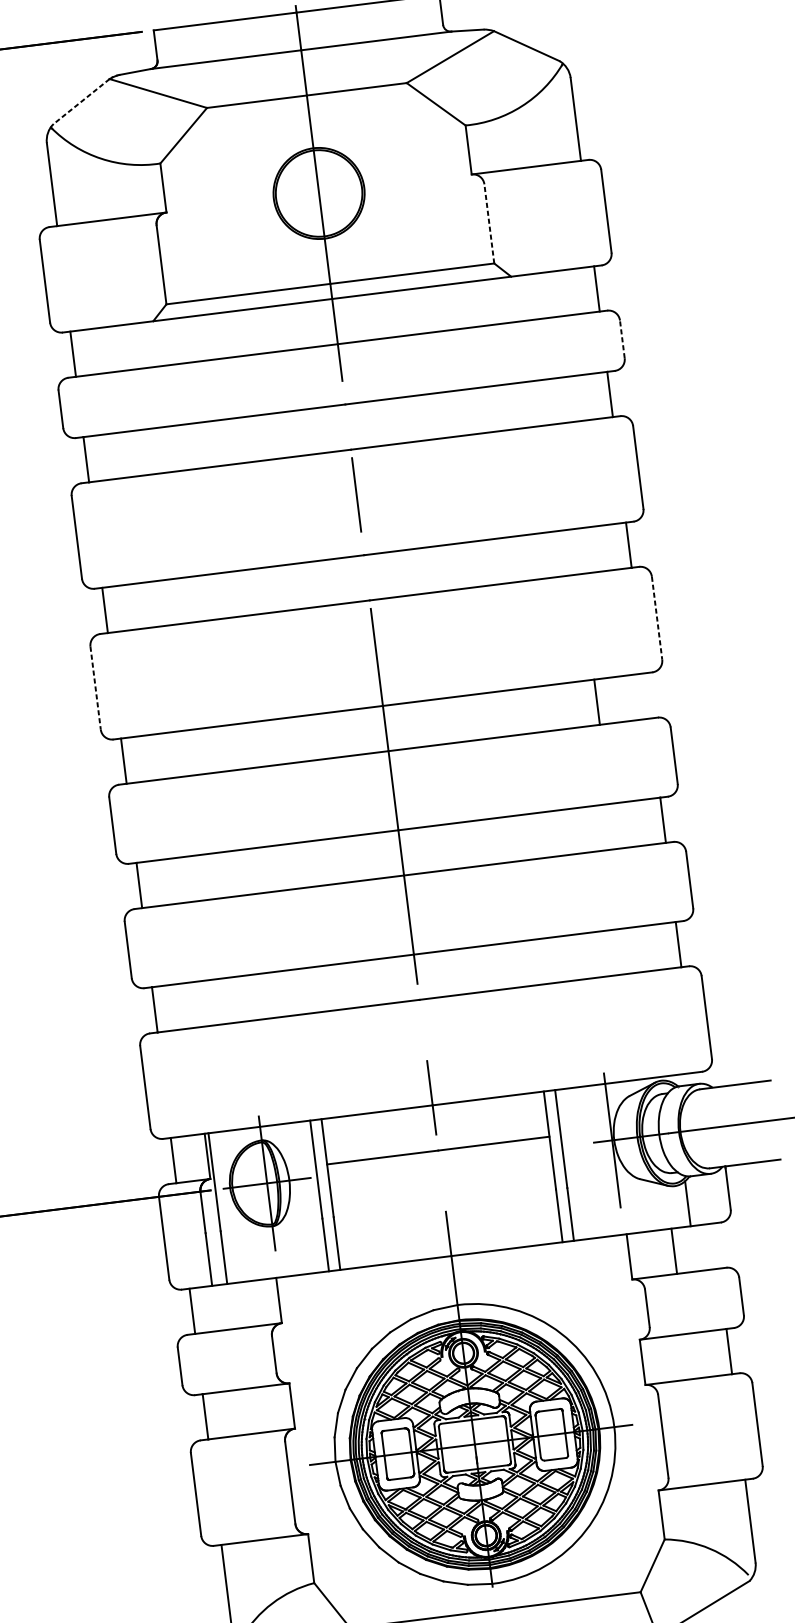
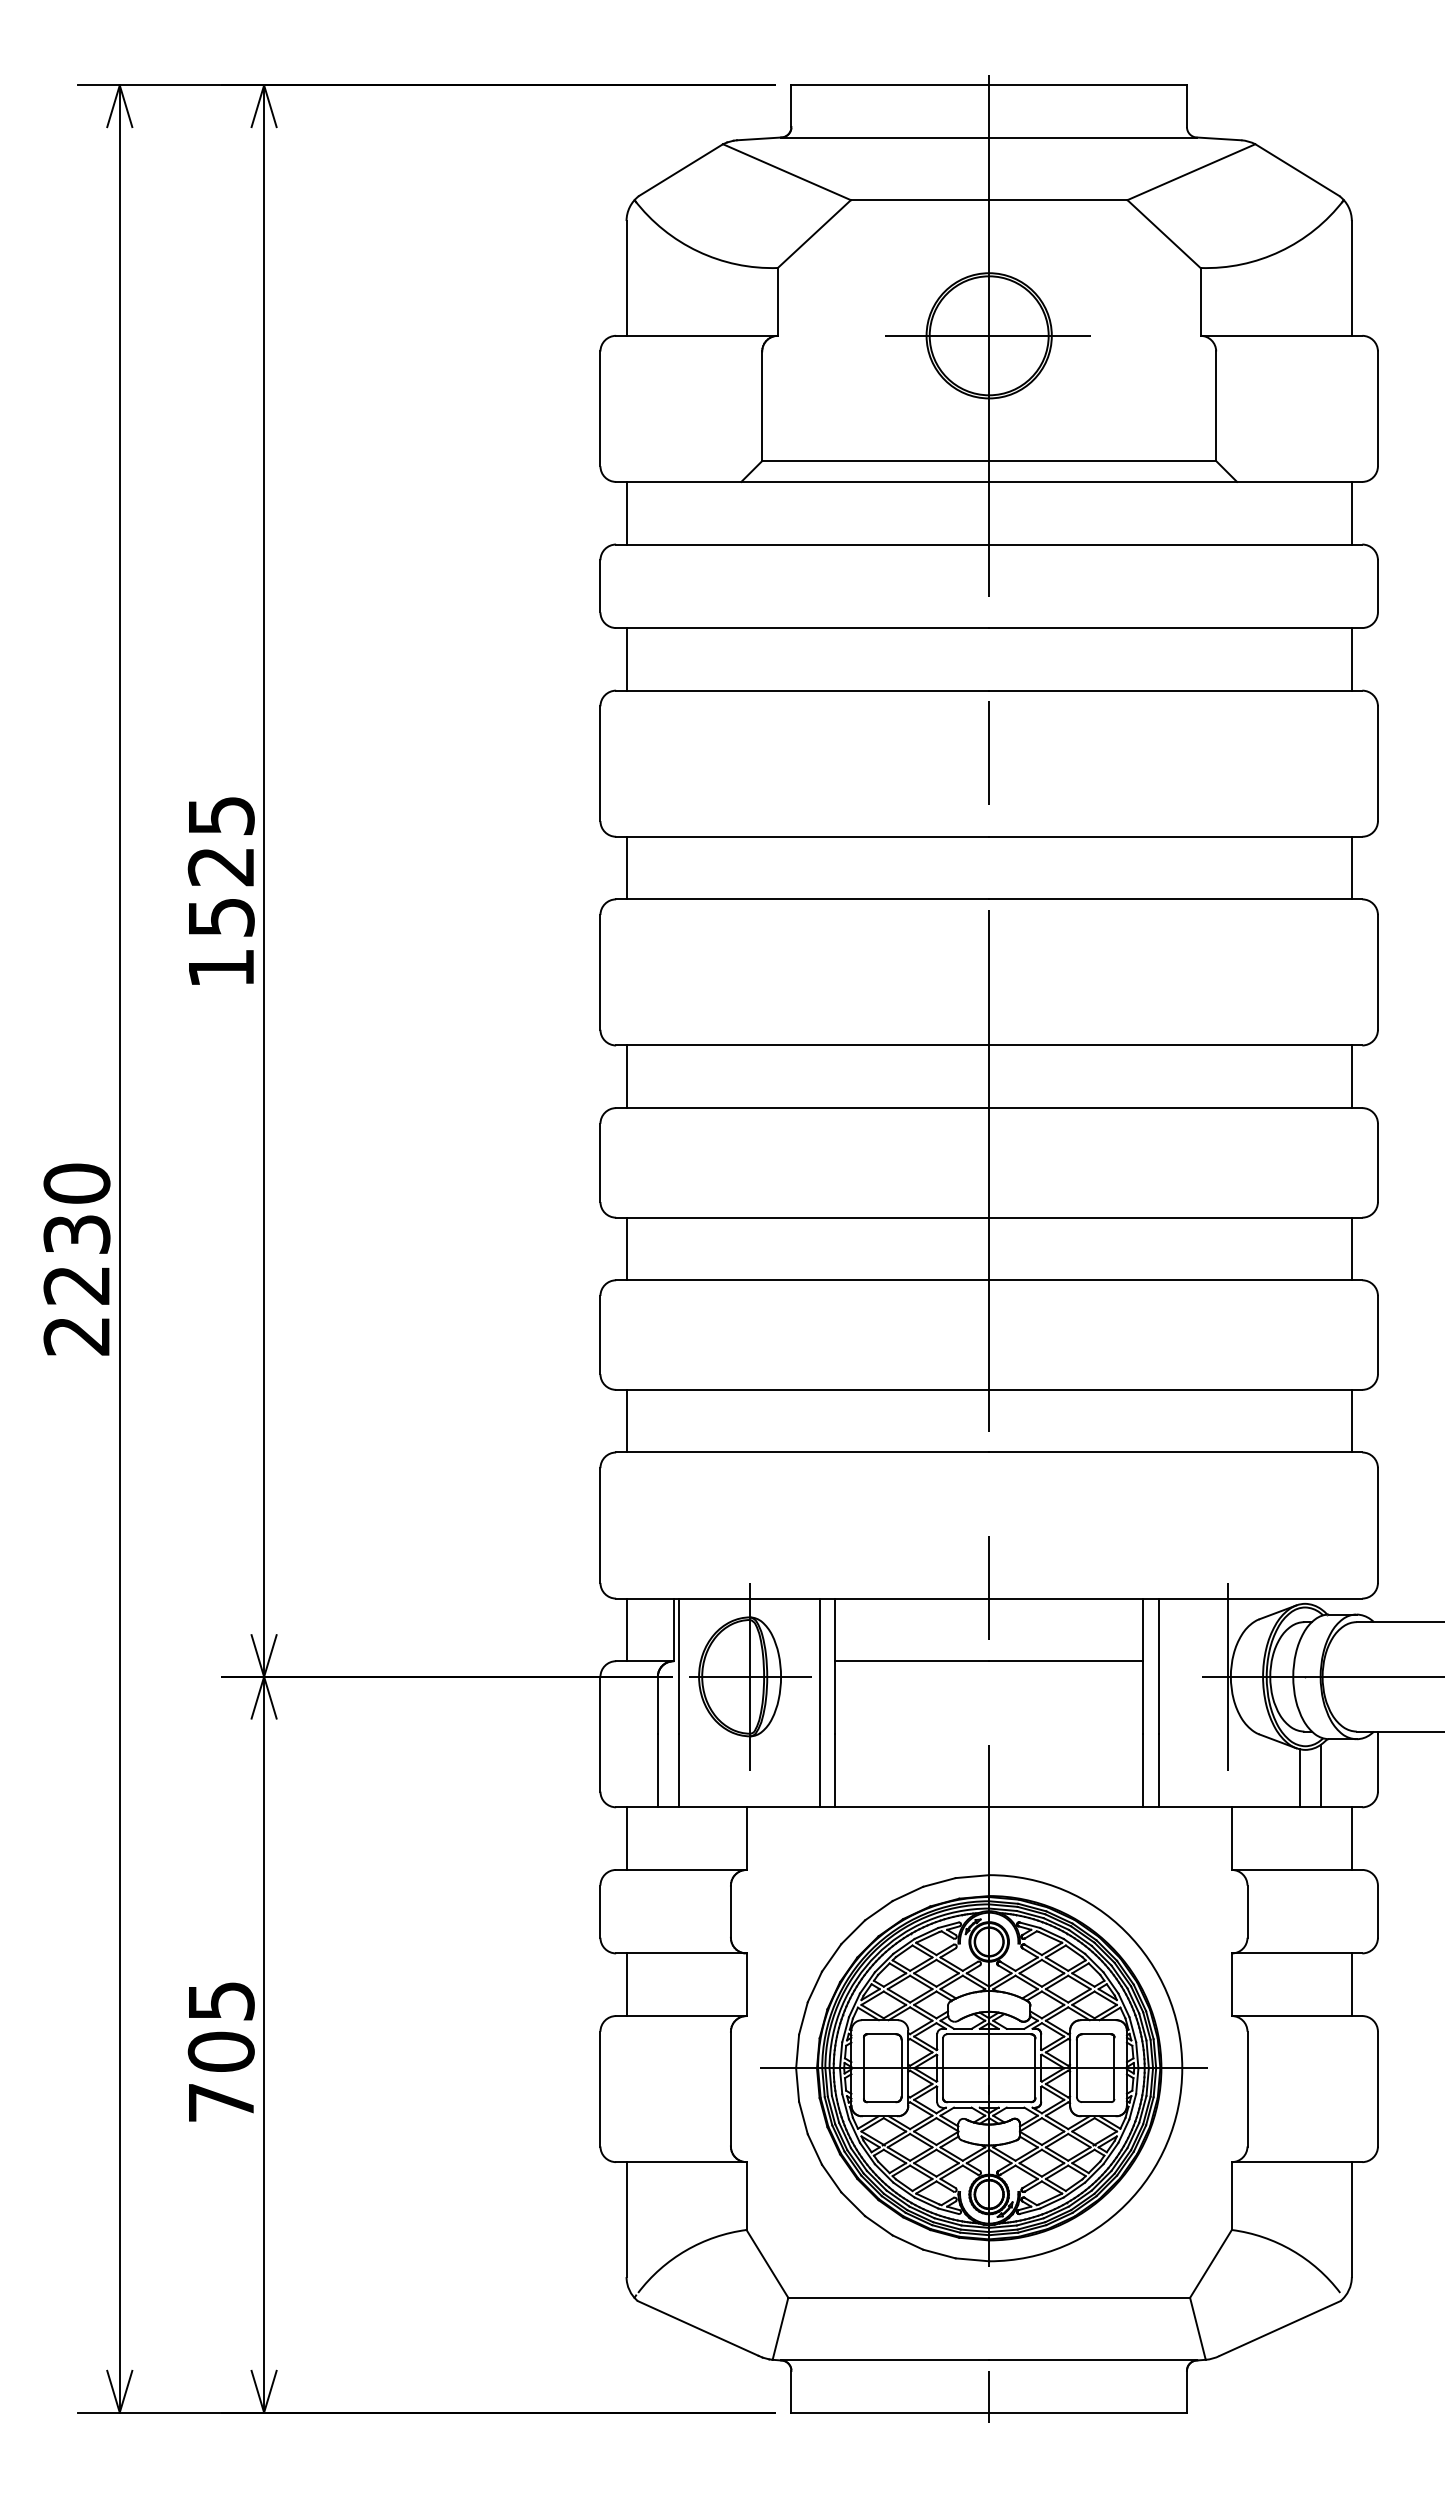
line: (81, 101) -> (680, 170), dashed -> solid
line: (317, 193) -> (987, 335), added
line: (489, 224) -> (1216, 406), dashed -> solid
line: (621, 338) -> (1377, 585), dashed -> solid
line: (656, 618) -> (1377, 972), dashed -> solid
line: (95, 688) -> (600, 972), dashed -> solid
line: (596, 702) -> (1351, 1076), moved
line: (672, 1207) -> (1299, 1778), added
line: (673, 1251) -> (1351, 1838), moved

